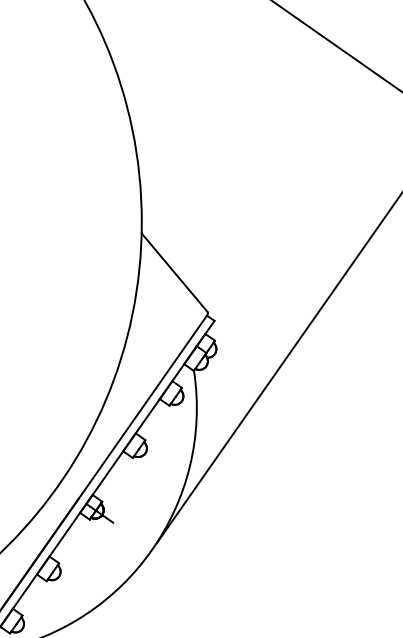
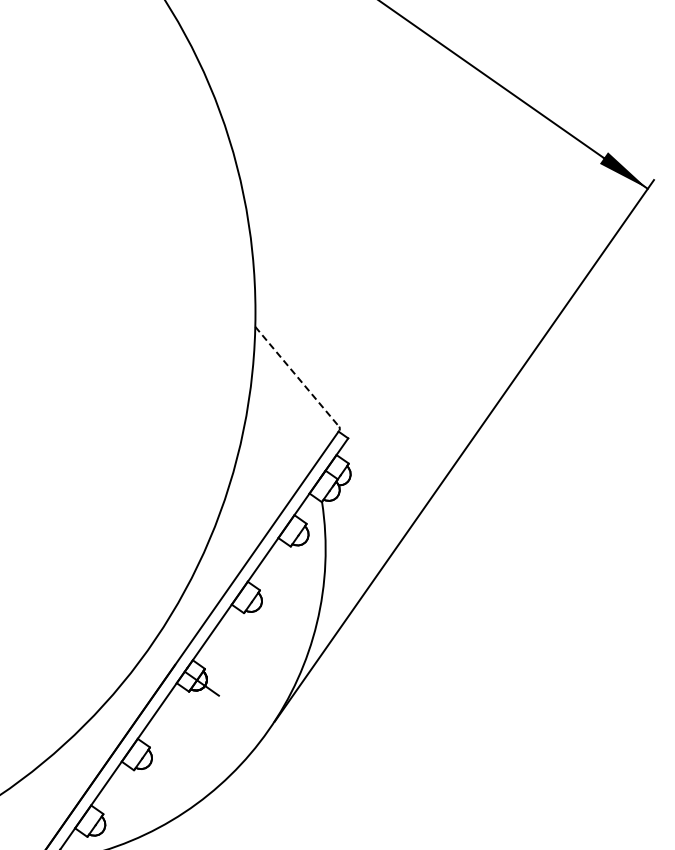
line: (174, 273) -> (297, 377), solid -> dashed

